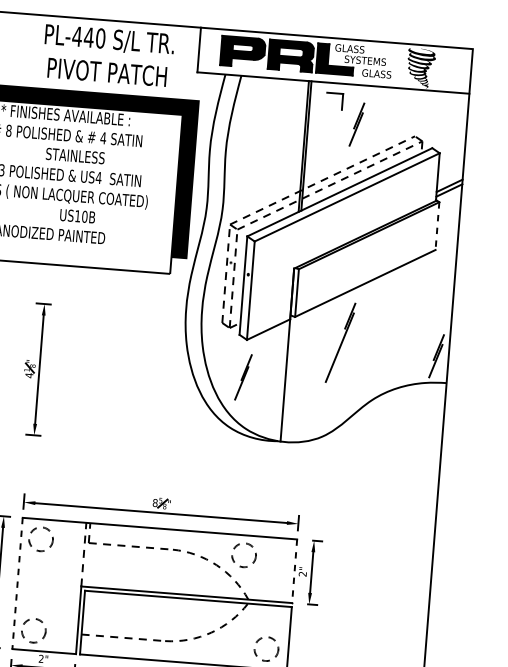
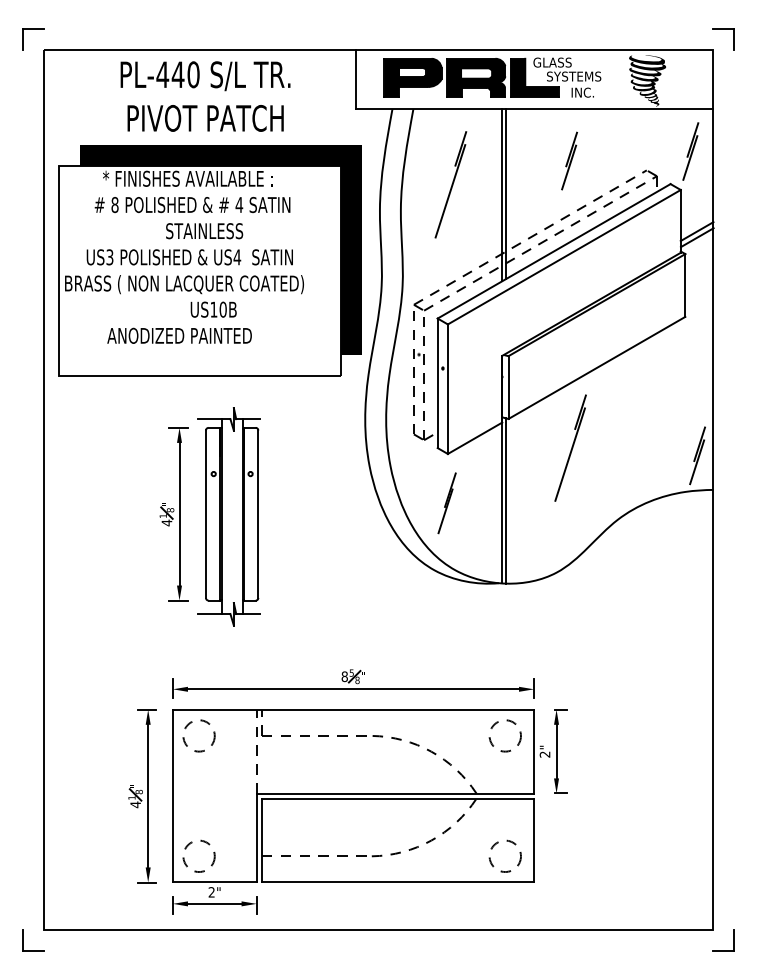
text: (108, 55) -> (205, 96), moved
text: (376, 73) -> (590, 92), GLASS -> INC.
part: (334, 93) -> (723, 29), moved
part: (449, 124) -> (690, 151), added
part: (265, 135) -> (450, 184), added
line: (437, 226) -> (685, 286), dashed -> solid
part: (76, 374) -> (228, 516), added
line: (287, 378) -> (505, 500), added
circle: (243, 554) -> (504, 735), moved
line: (294, 571) -> (534, 751), dashed -> solid
line: (17, 583) -> (172, 796), dashed -> solid

